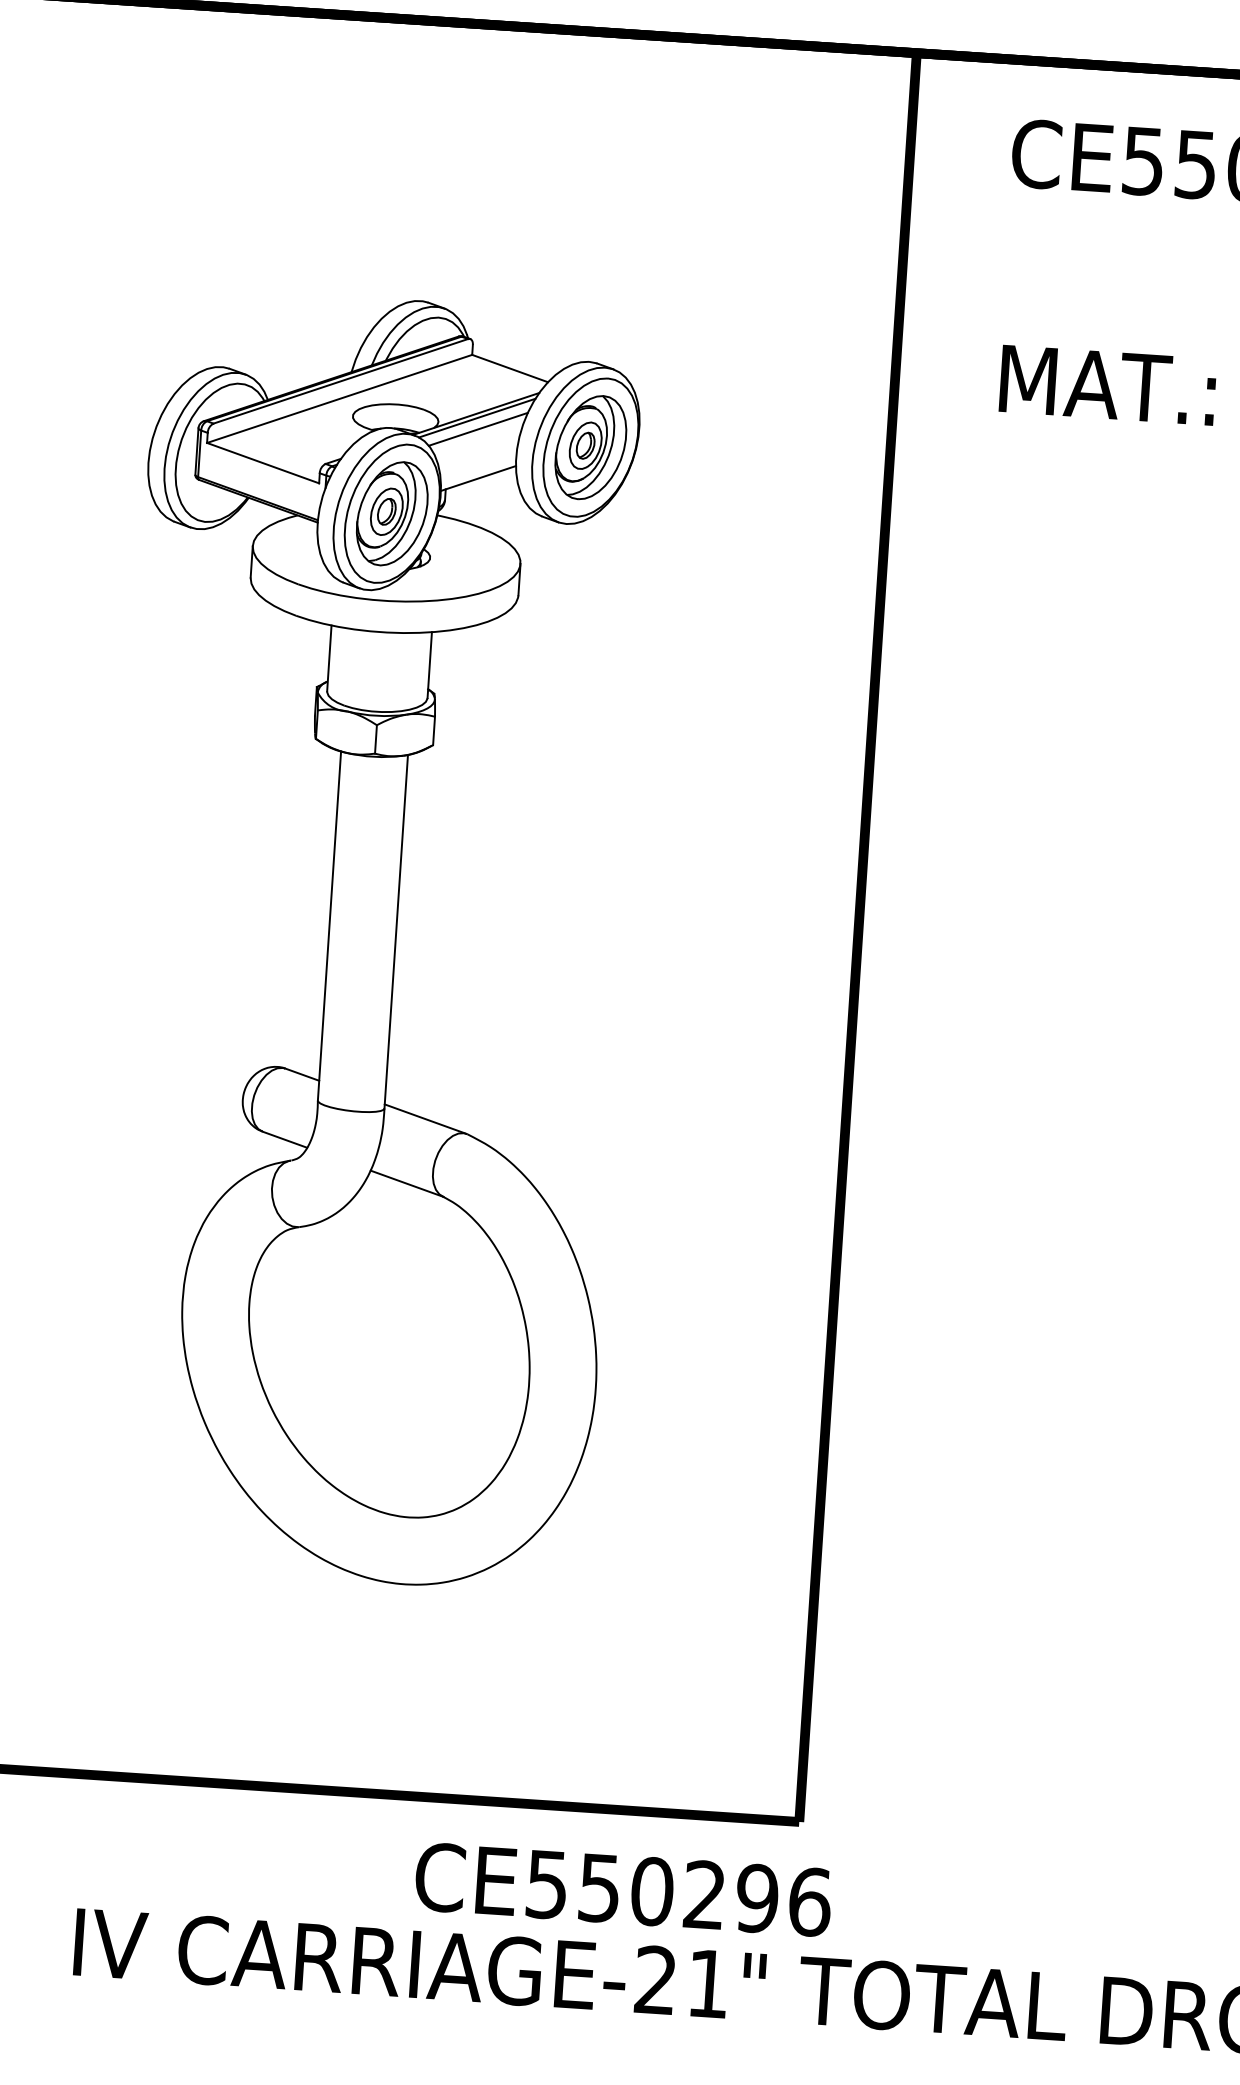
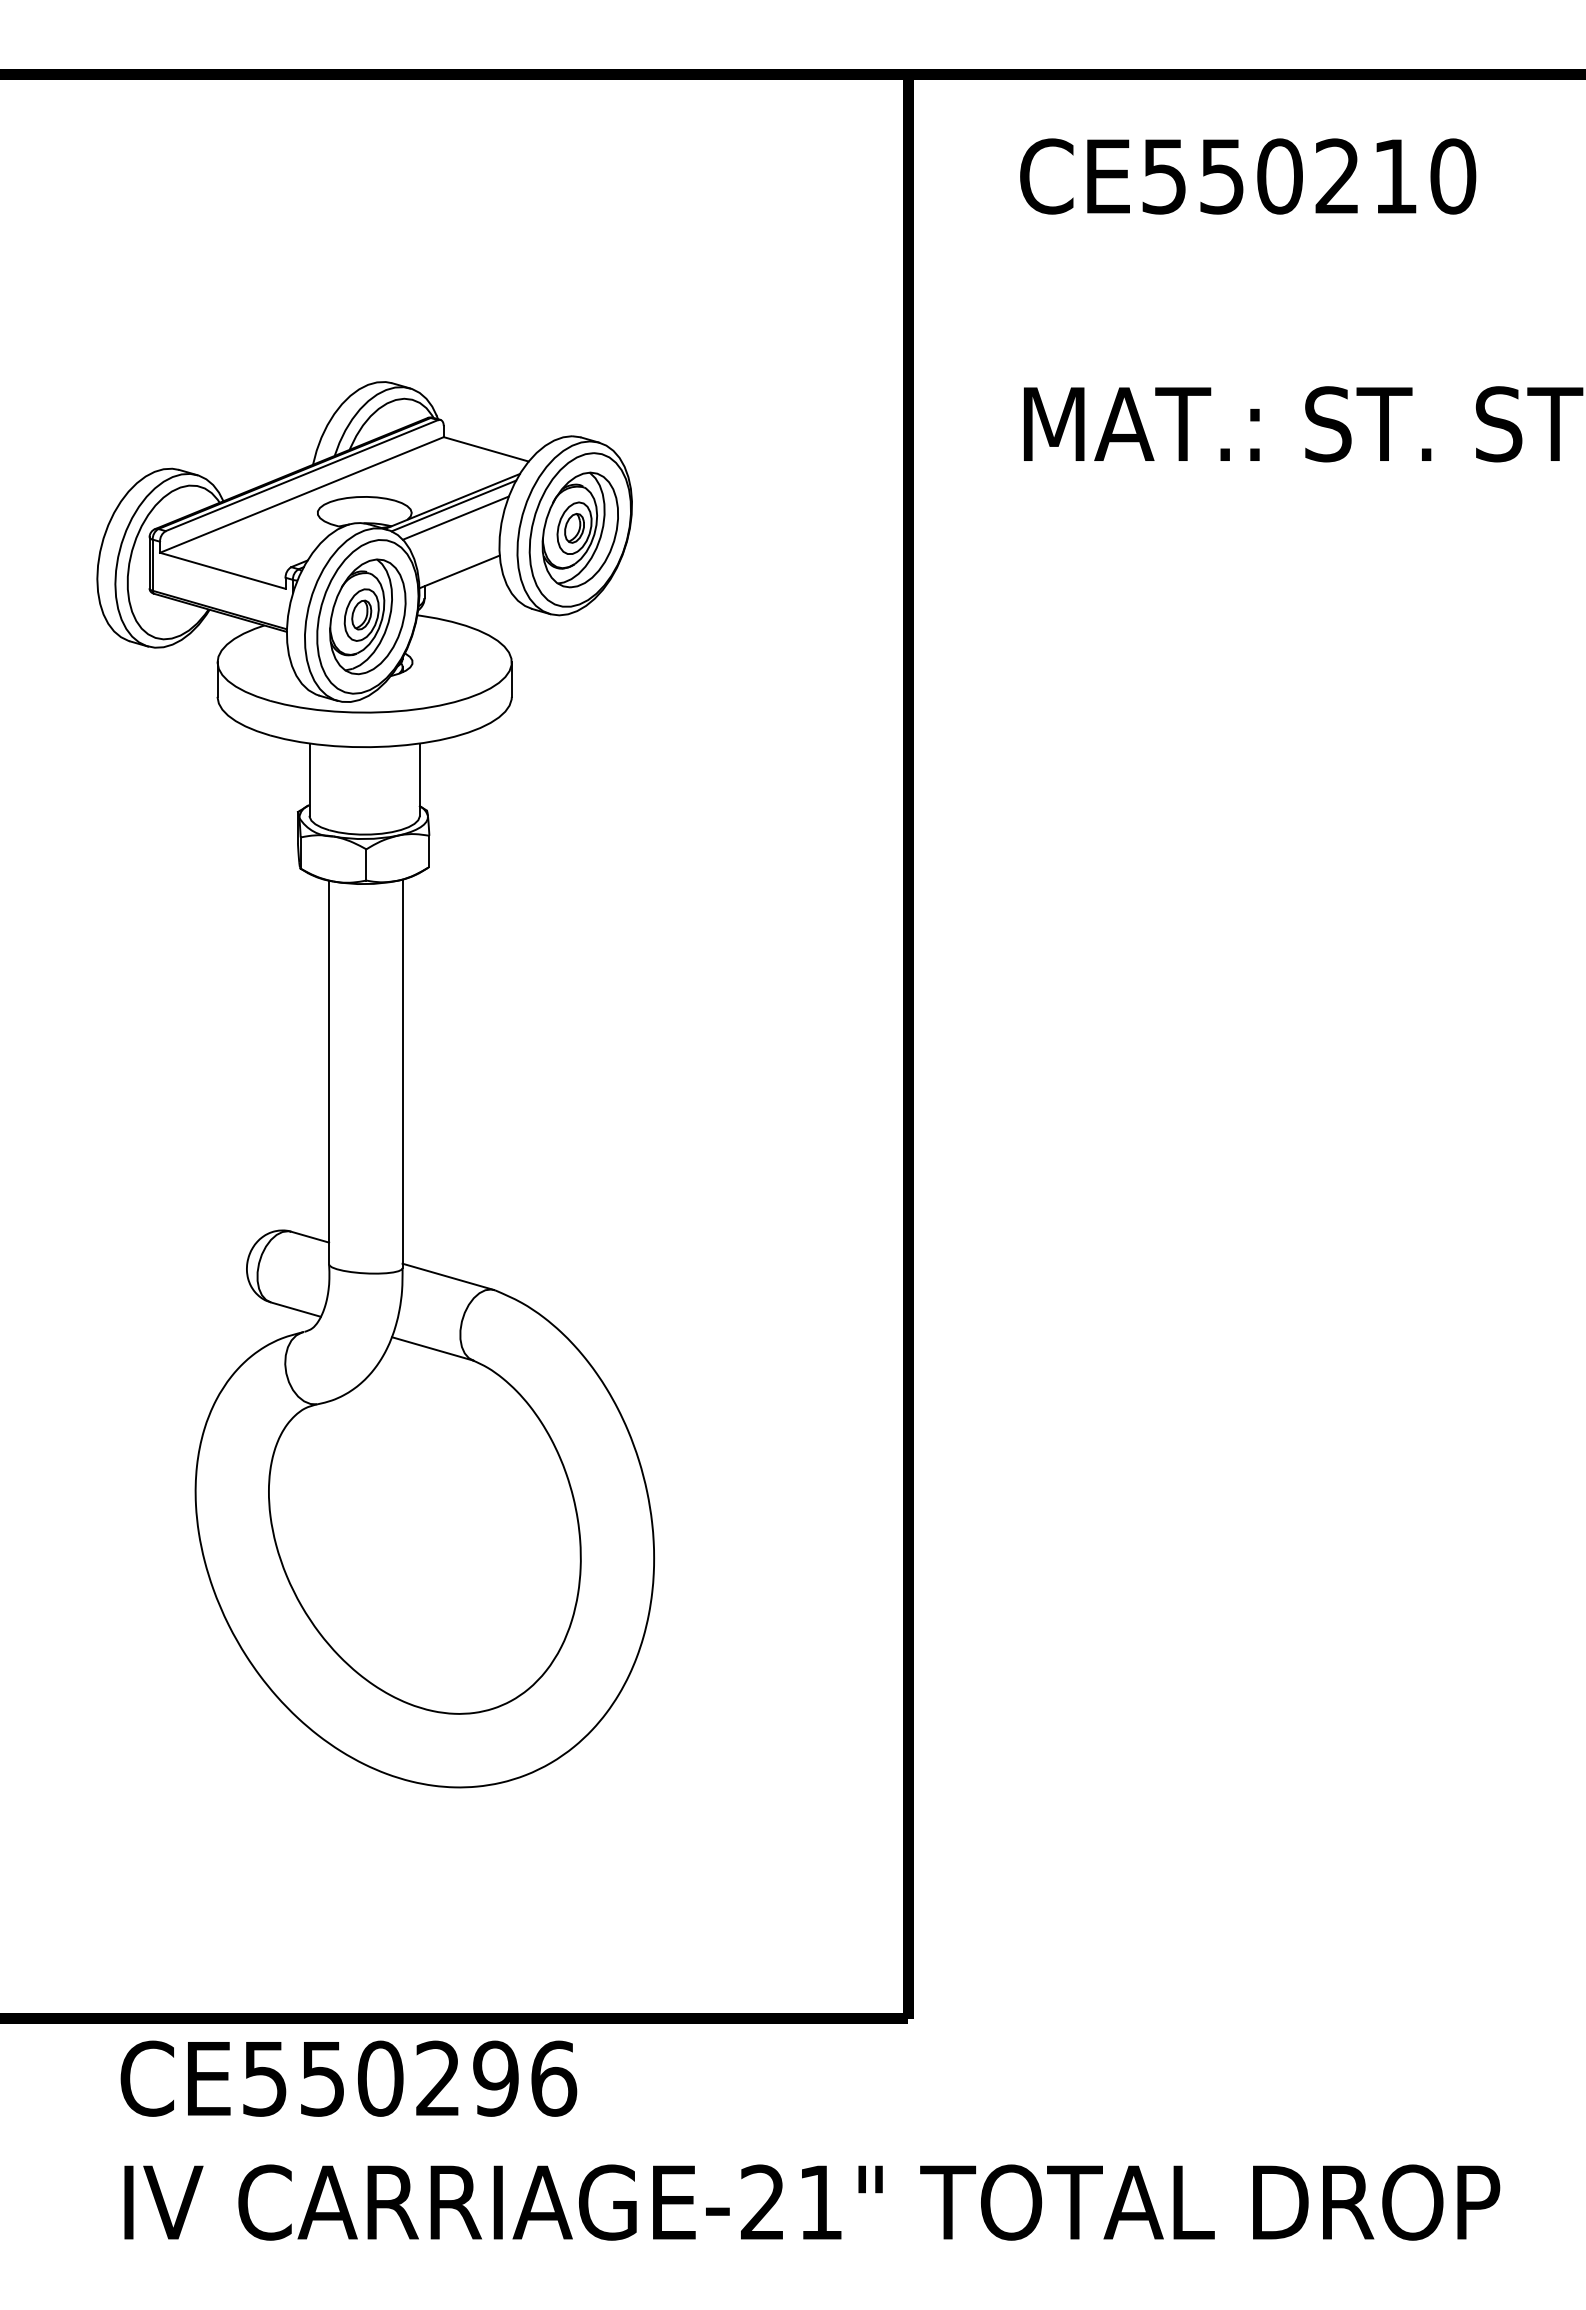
text: (623, 1889) -> (348, 2078), moved

